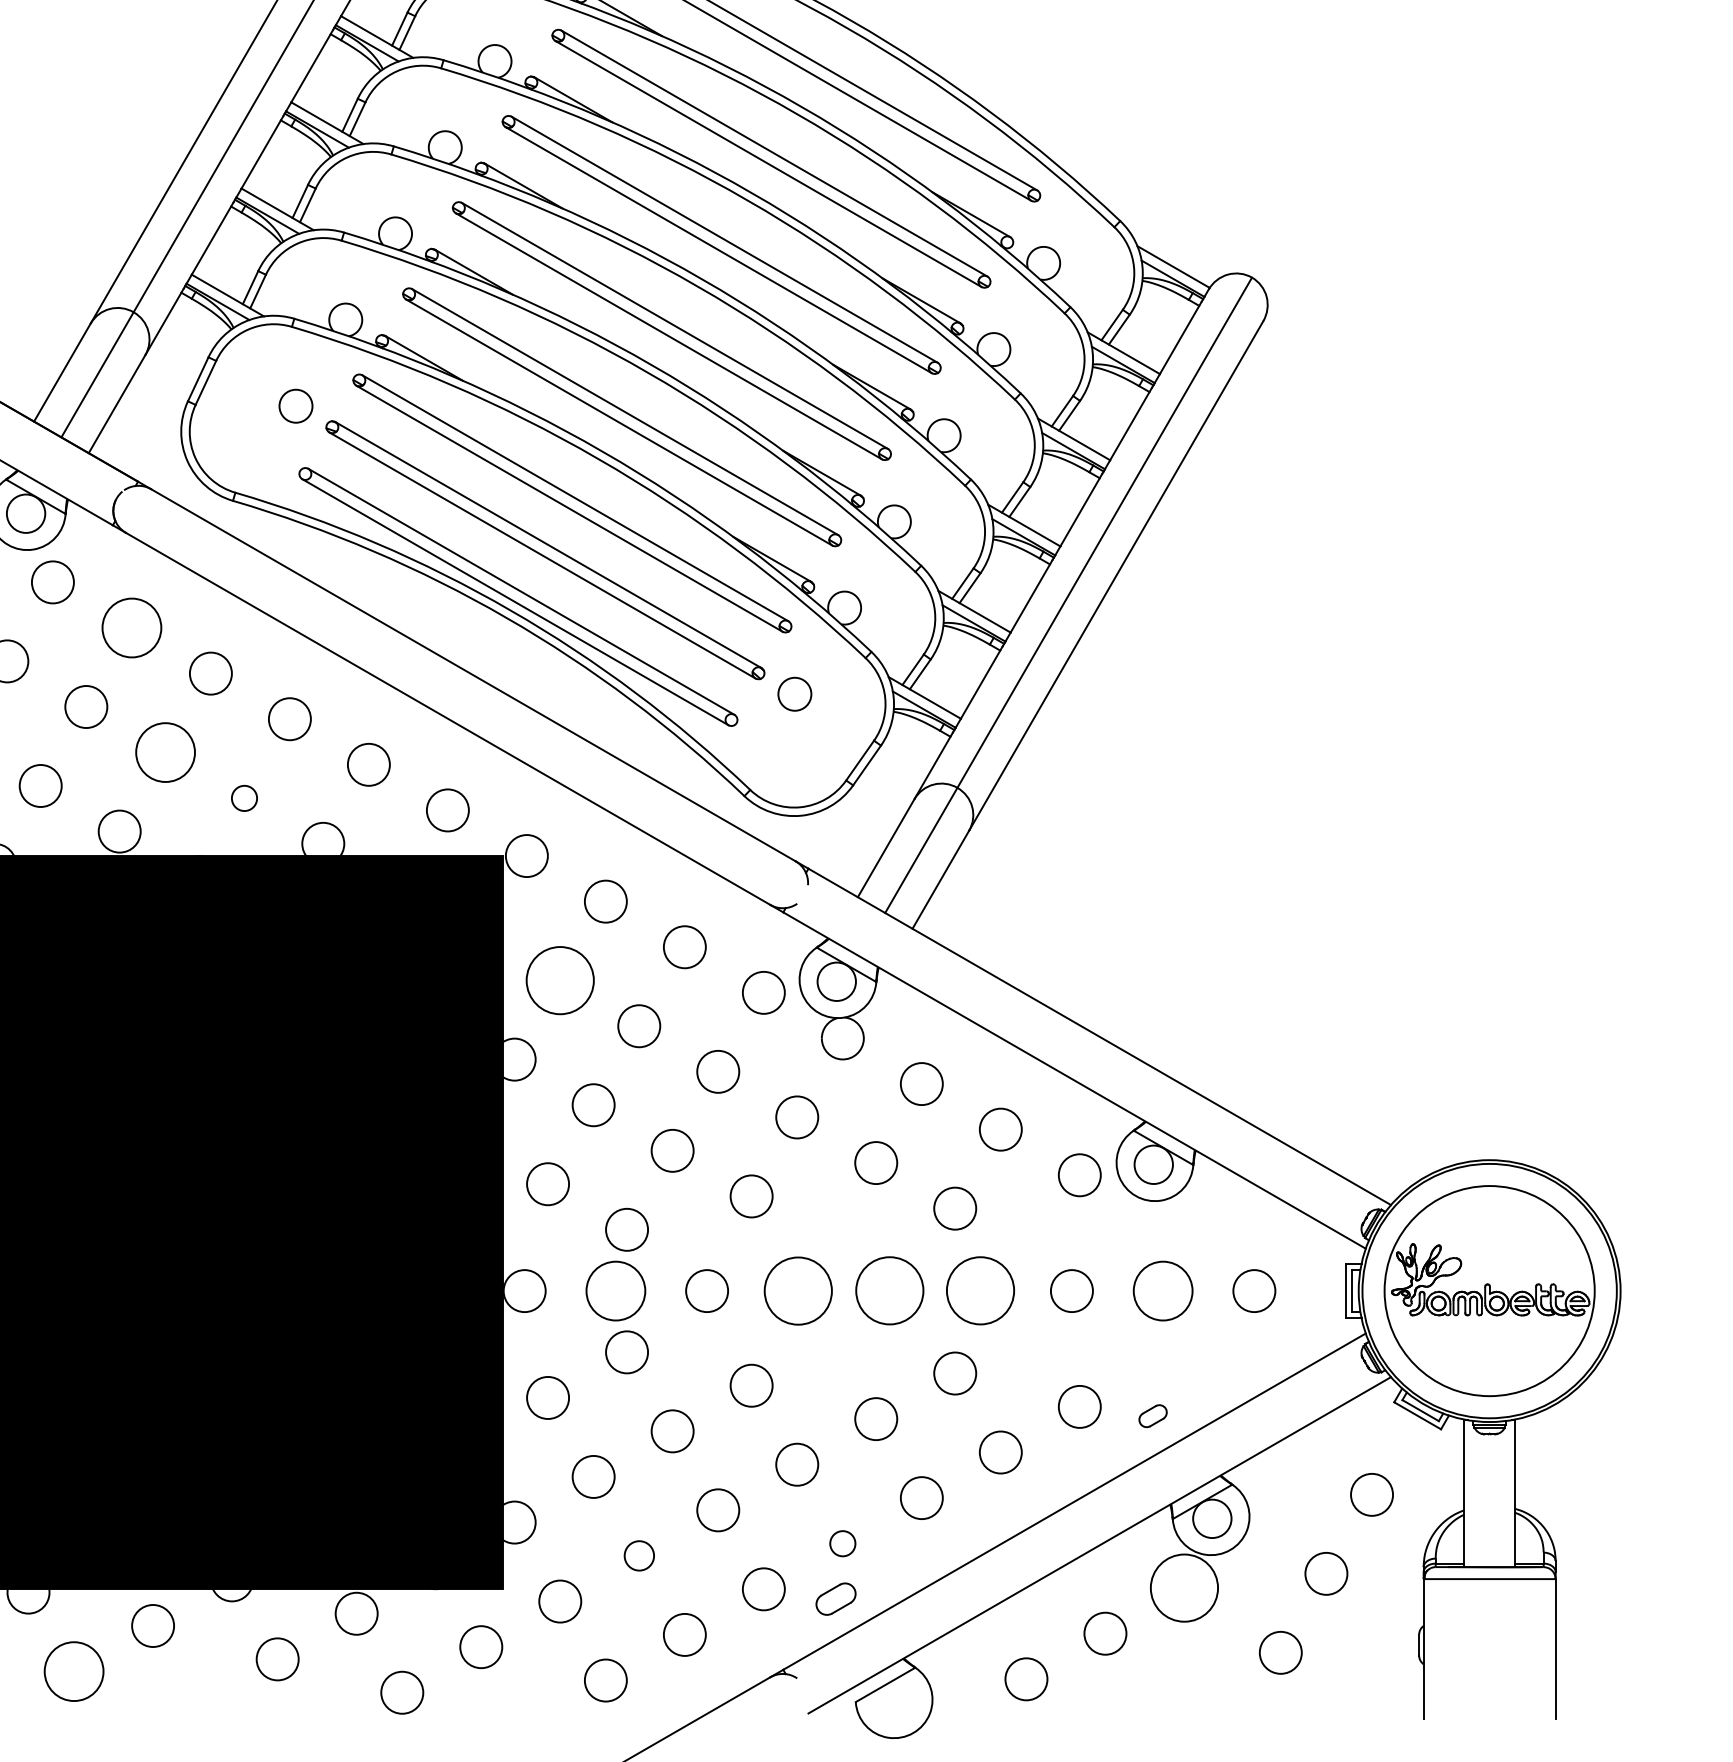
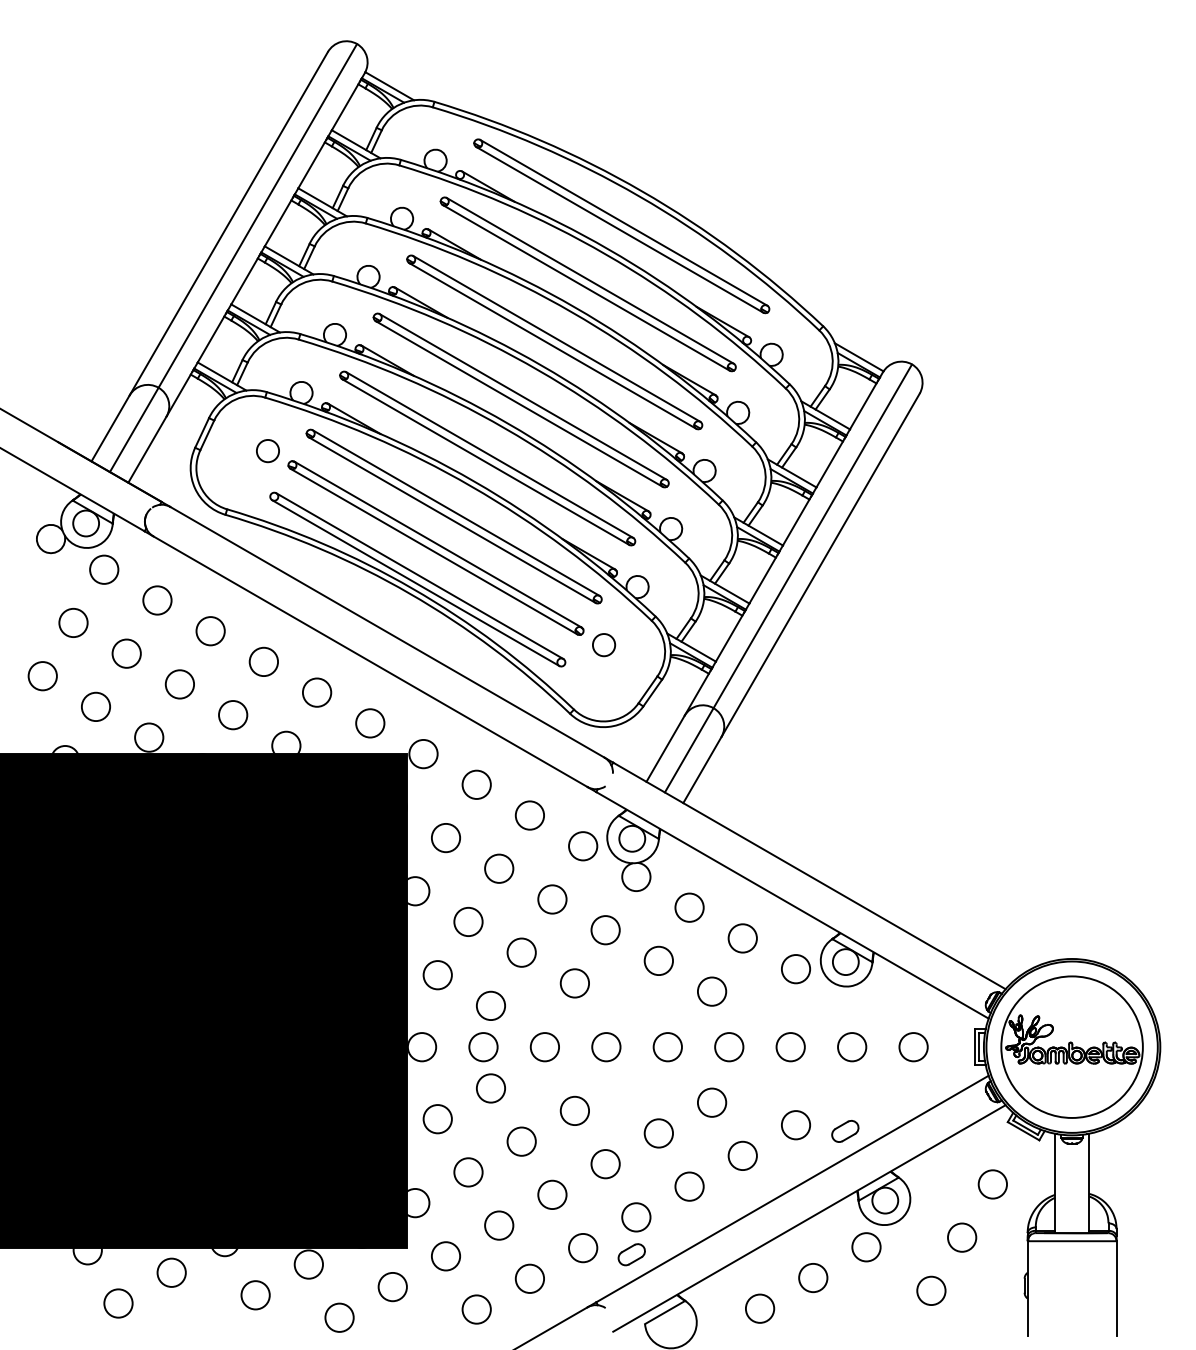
circle: (132, 628) -> (157, 600), size x0.71
circle: (164, 752) -> (179, 684), size x0.71
circle: (244, 798) -> (233, 715), size x1.67
circle: (559, 979) -> (445, 837), size x0.62
circle: (615, 1291) -> (483, 1047), size x0.71
circle: (798, 1291) -> (606, 1047), size x0.62
circle: (889, 1291) -> (667, 1047), size x0.62
circle: (981, 1291) -> (729, 1047), size x0.62
circle: (1163, 1291) -> (852, 1047), size x0.71
part: (1153, 1416) -> (845, 1131), size x1.43
circle: (843, 1543) -> (636, 1217), size x1.67
circle: (639, 1555) -> (499, 1225), size x1.43
circle: (1184, 1588) -> (866, 1247), size x0.62
circle: (74, 1671) -> (118, 1303), size x0.71

